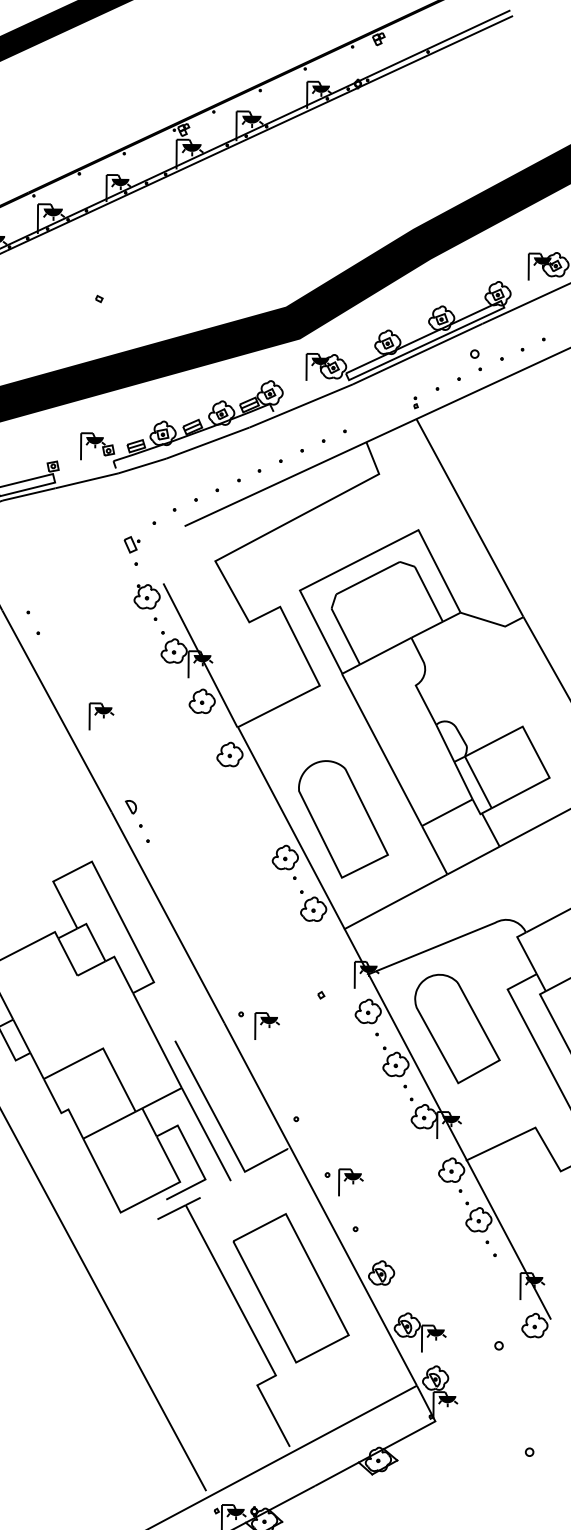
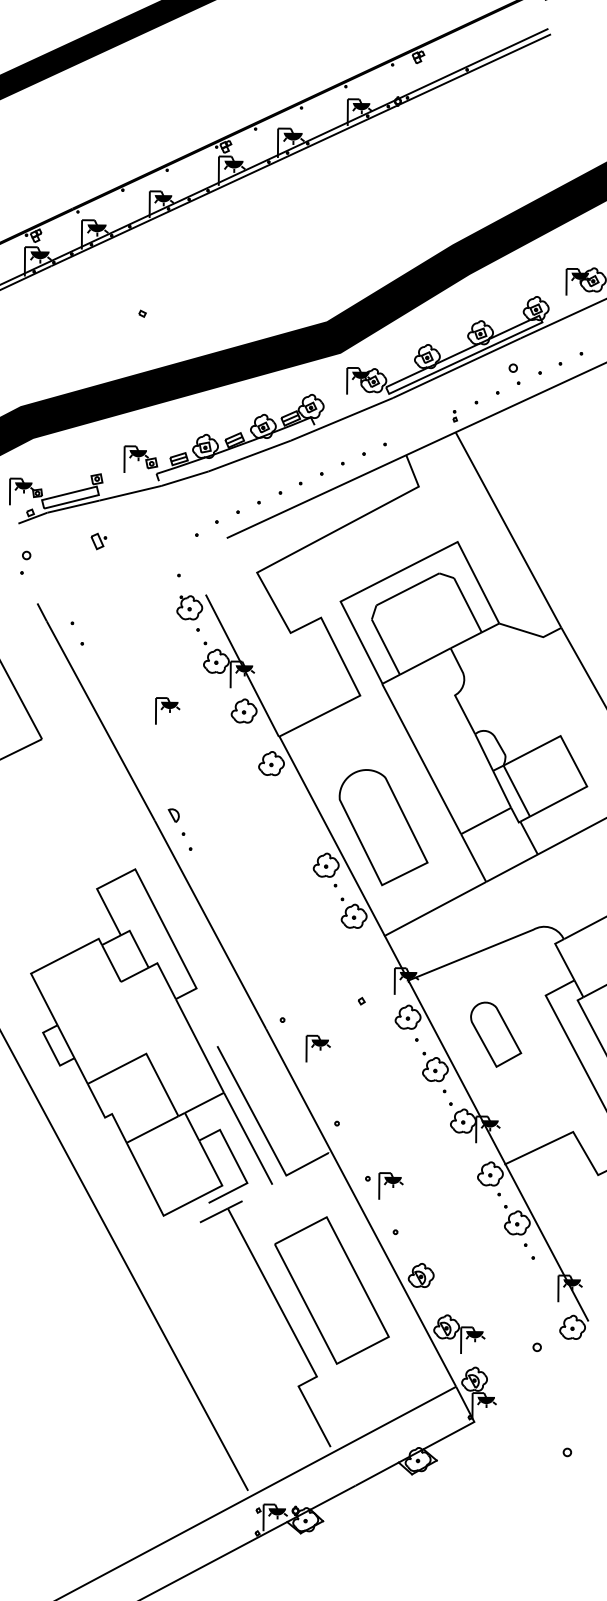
part: (131, 544) -> (98, 541), moved
part: (101, 715) -> (167, 710), moved
part: (266, 1025) -> (317, 1048), moved
part: (456, 1028) -> (495, 1034), size x0.6

